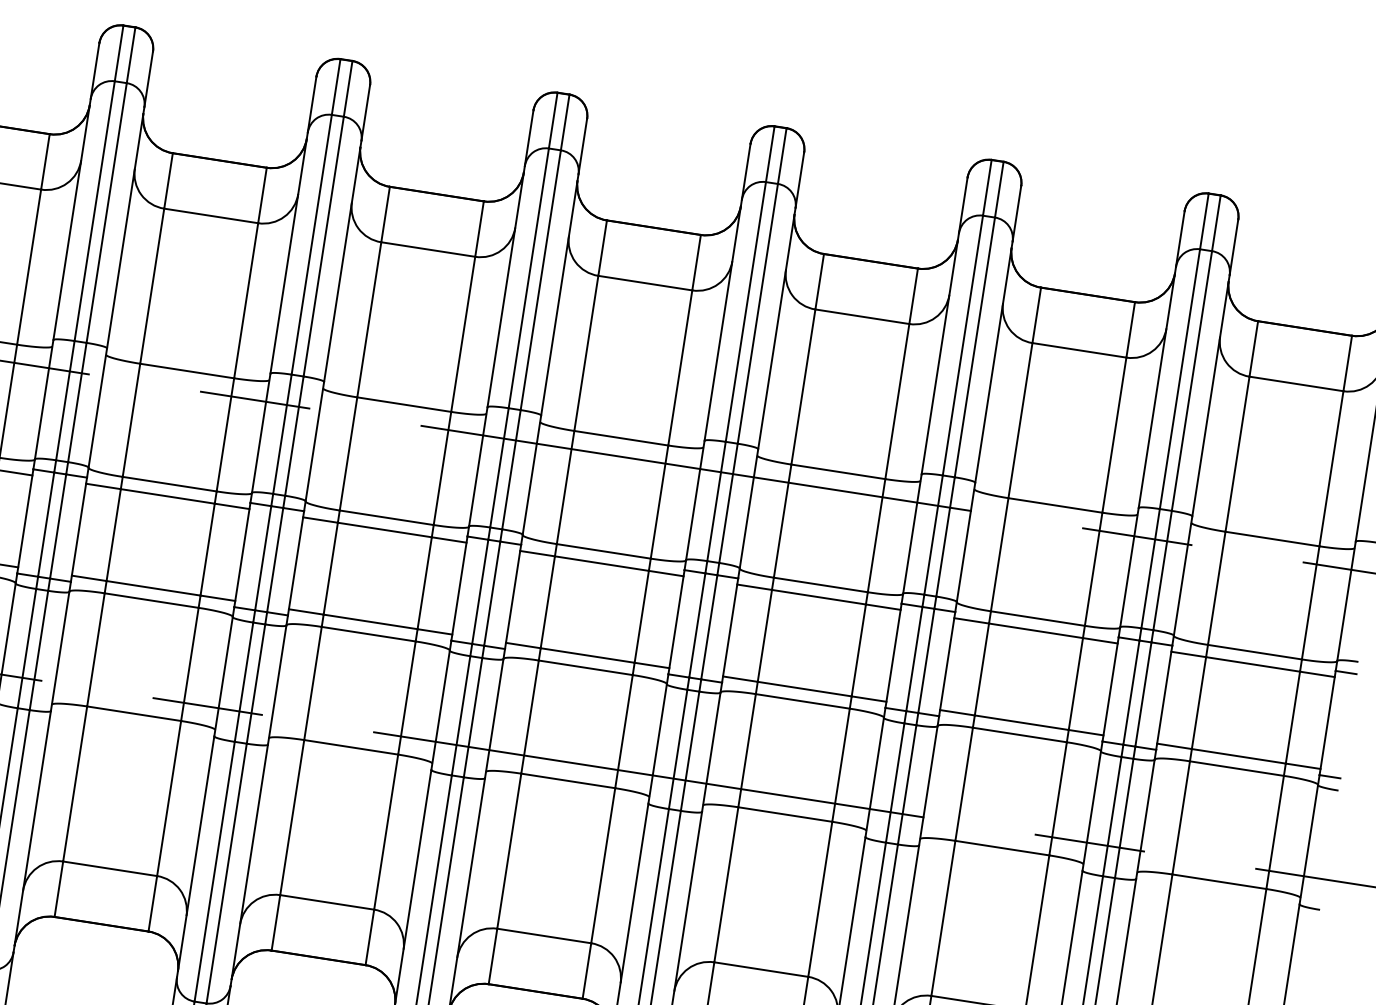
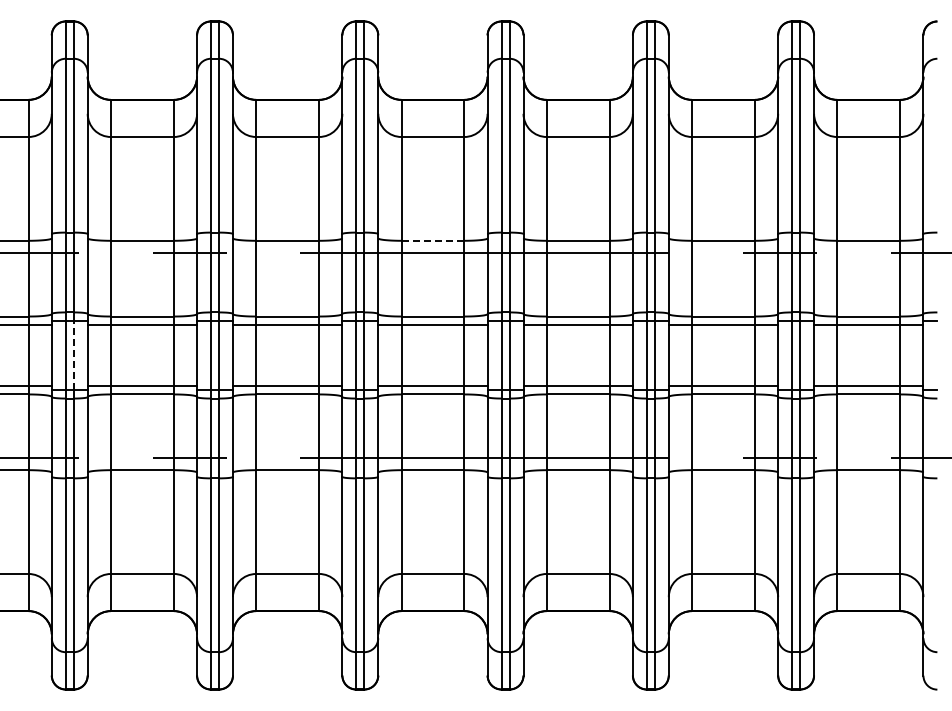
line: (620, 437) -> (432, 240), solid -> dashed
line: (57, 526) -> (73, 355), solid -> dashed

